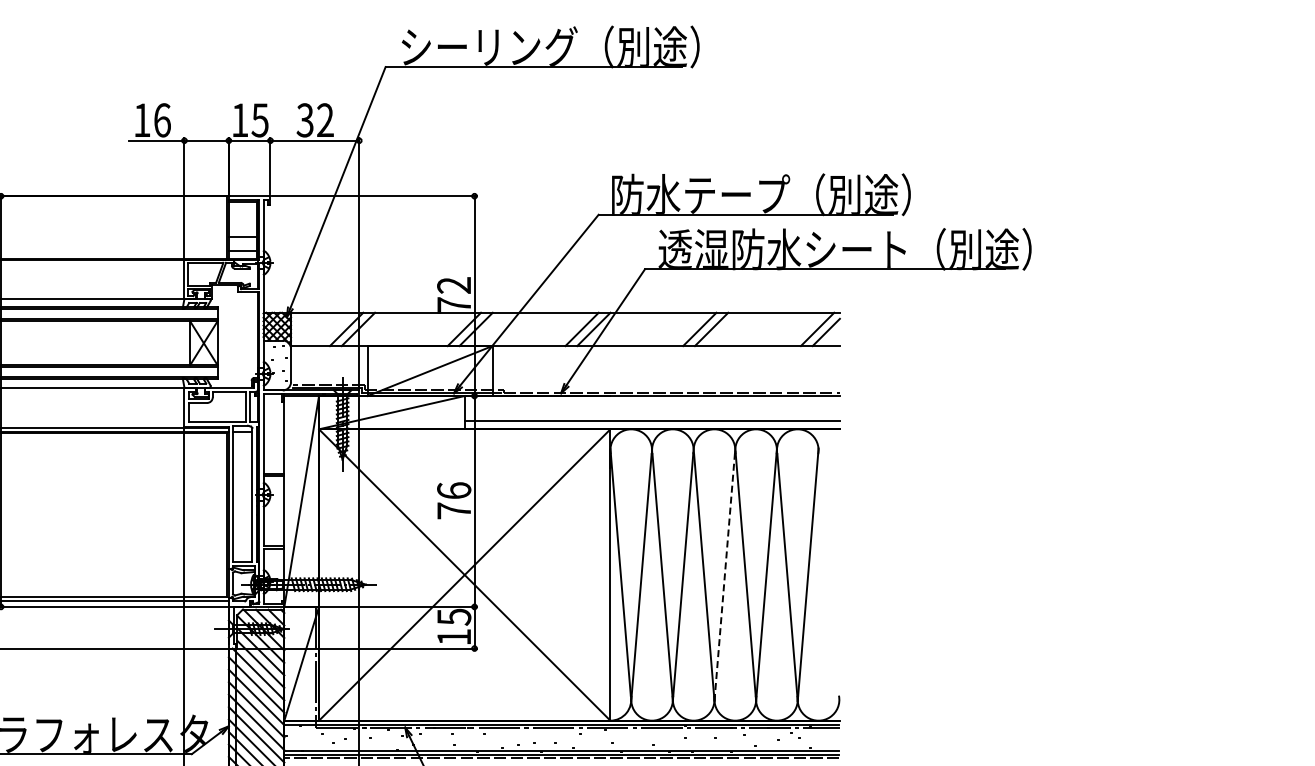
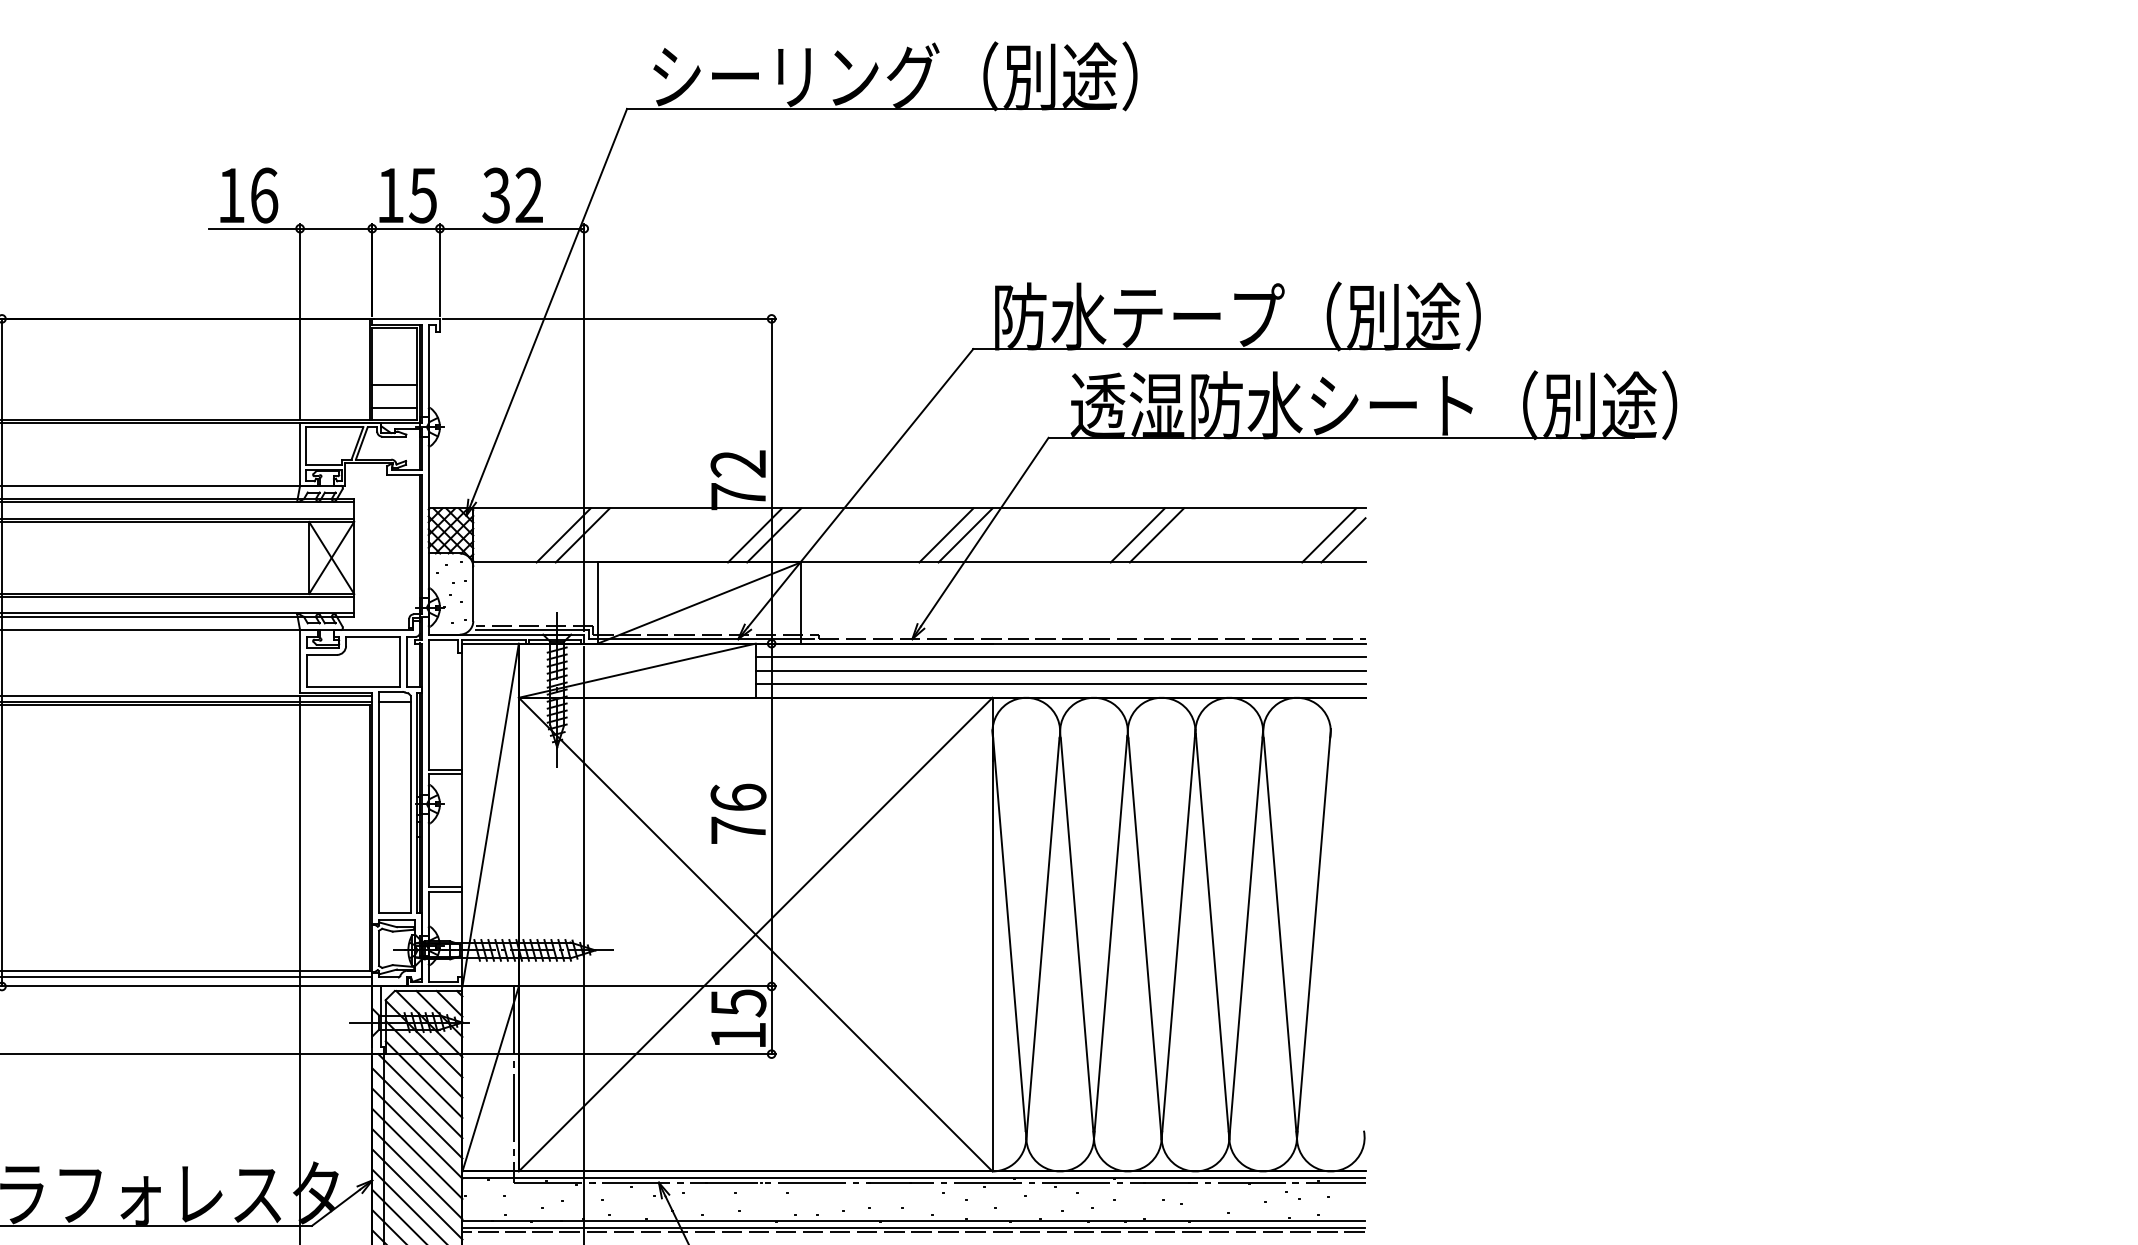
line: (651, 404) -> (1059, 657), added
line: (651, 412) -> (1059, 670), added
line: (724, 574) -> (1177, 933), dashed -> solid

